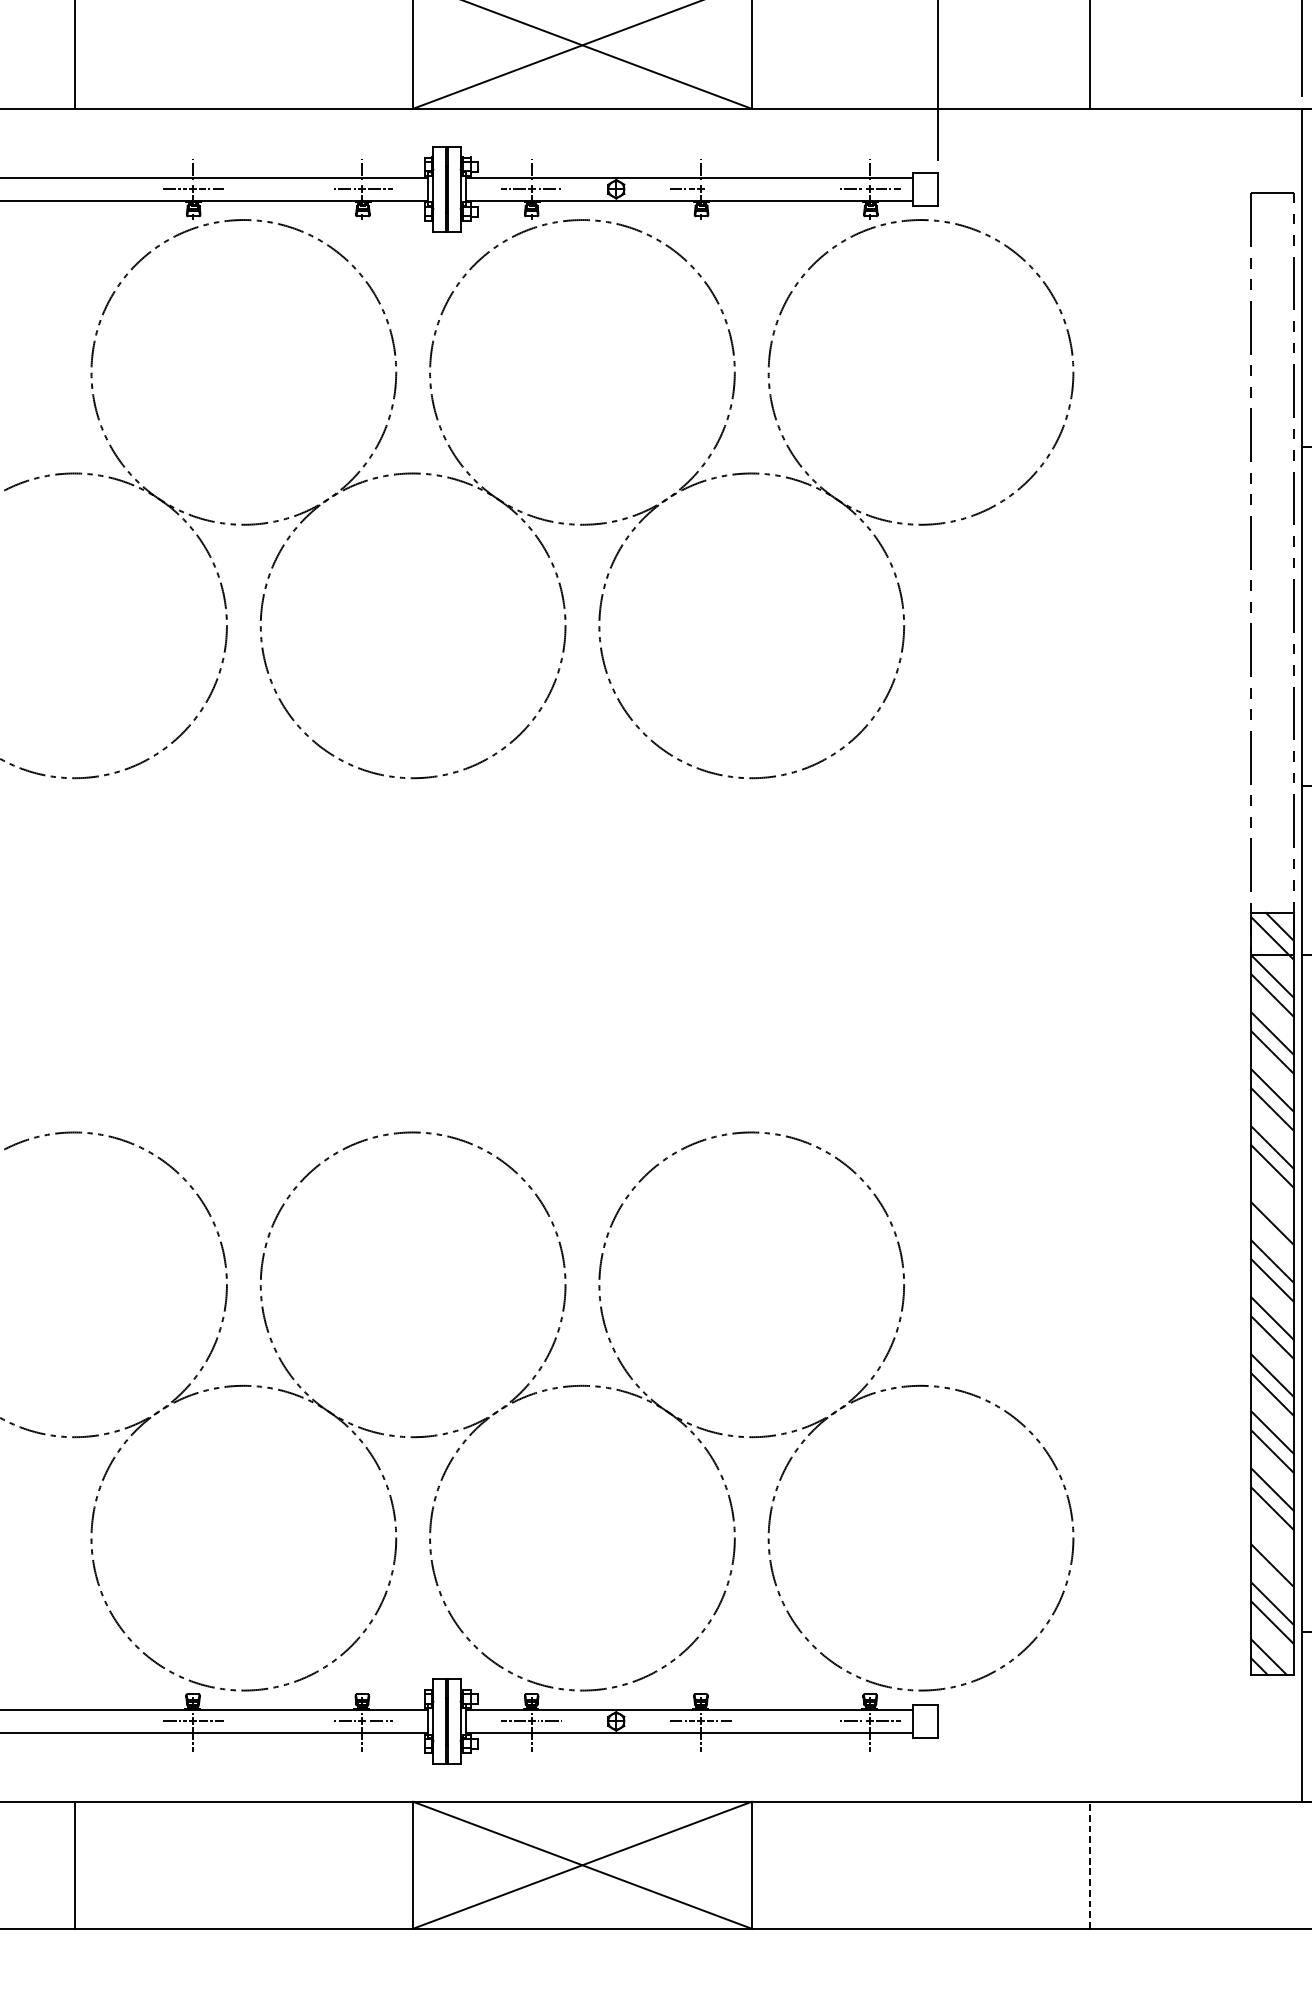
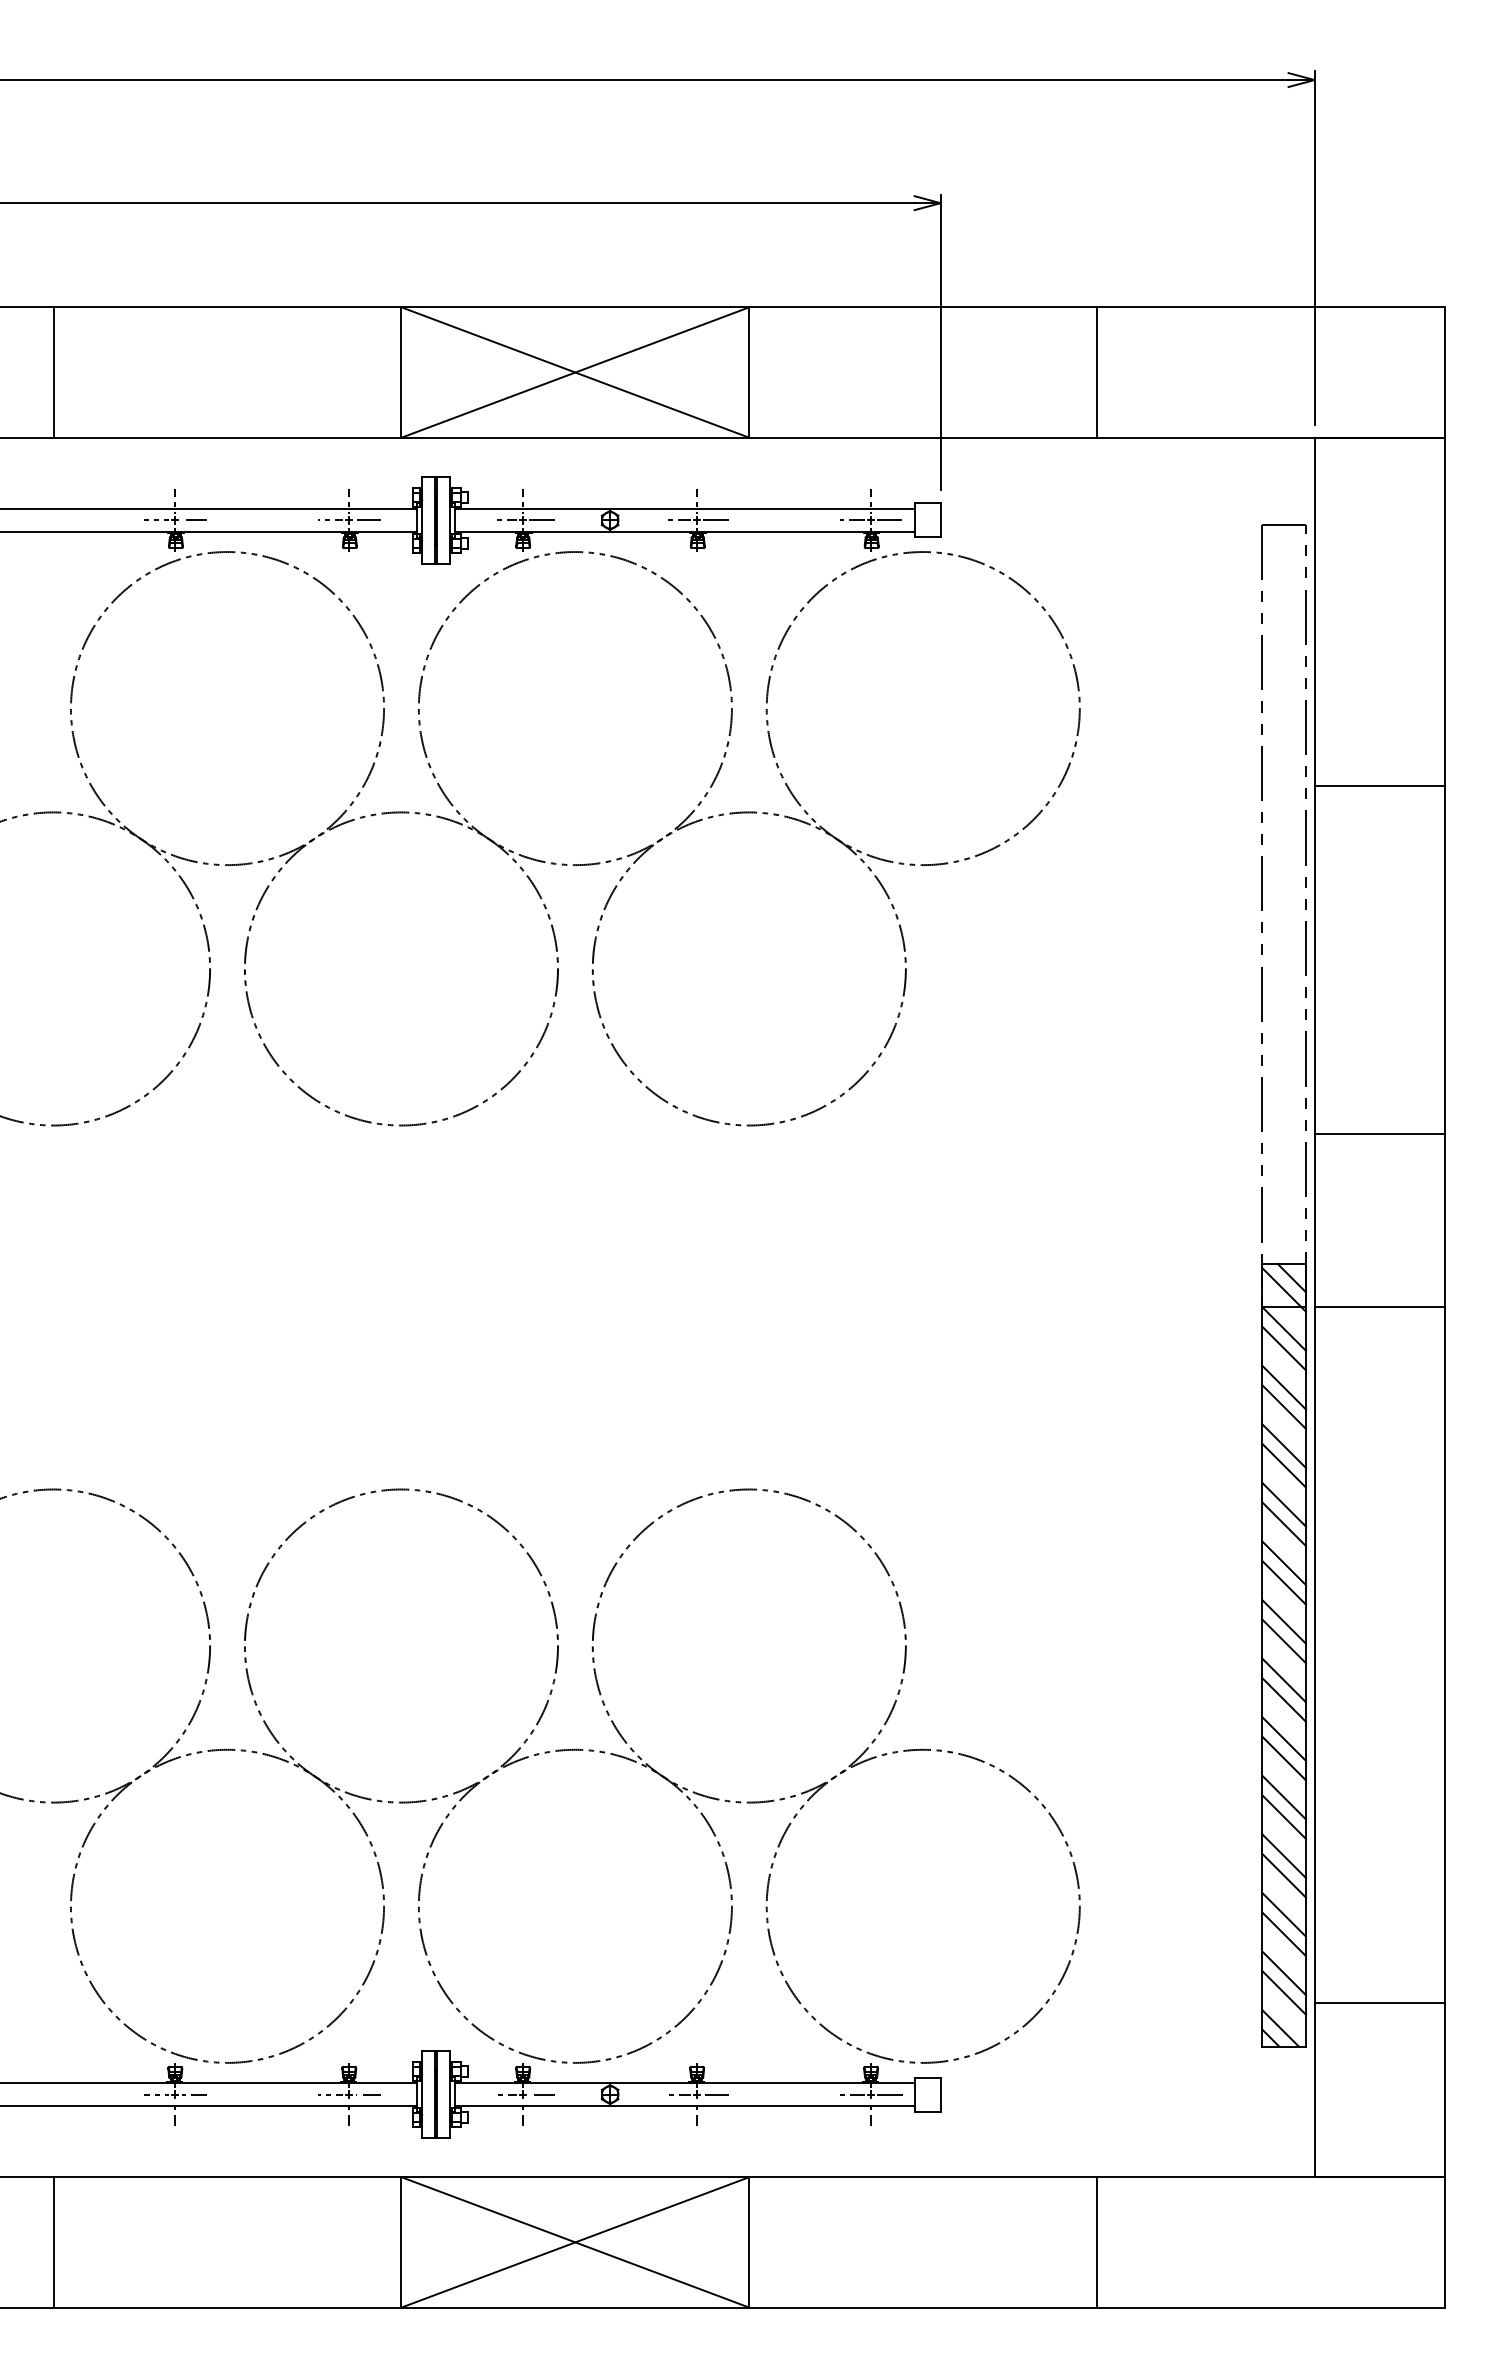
line: (718, 189) -> (715, 520), added
line: (1271, 1204) -> (1283, 1563), added
line: (1271, 1546) -> (1283, 1914), added
line: (1090, 1864) -> (1097, 2241), dashed -> solid

